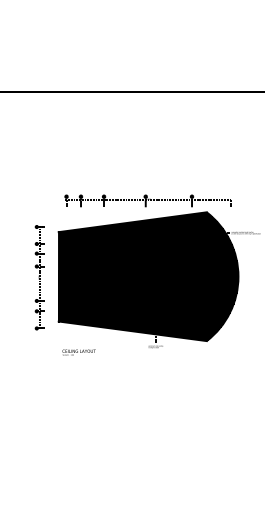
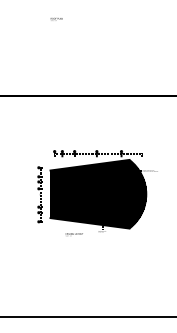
text: (77, 352) -> (73, 234), moved

